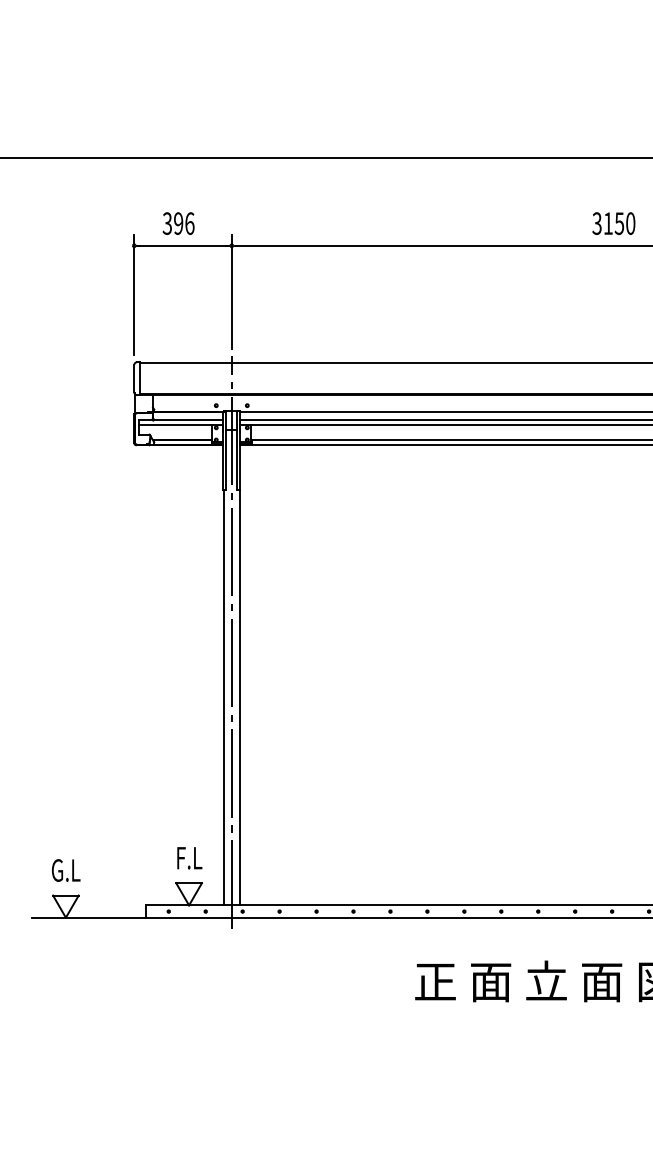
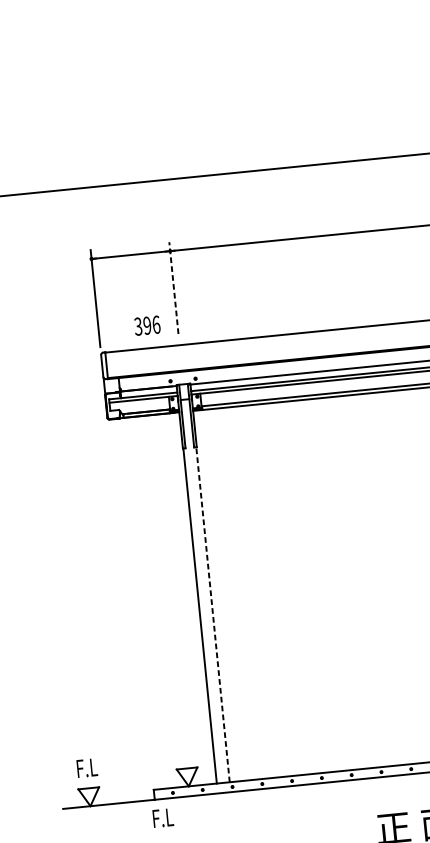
text: (178, 223) -> (147, 325), moved
line: (231, 291) -> (173, 288), solid -> dashed
line: (231, 641) -> (201, 570), removed
line: (239, 697) -> (212, 614), solid -> dashed
text: (189, 858) -> (163, 818), moved
text: (65, 870) -> (86, 768), G.L -> F.L

